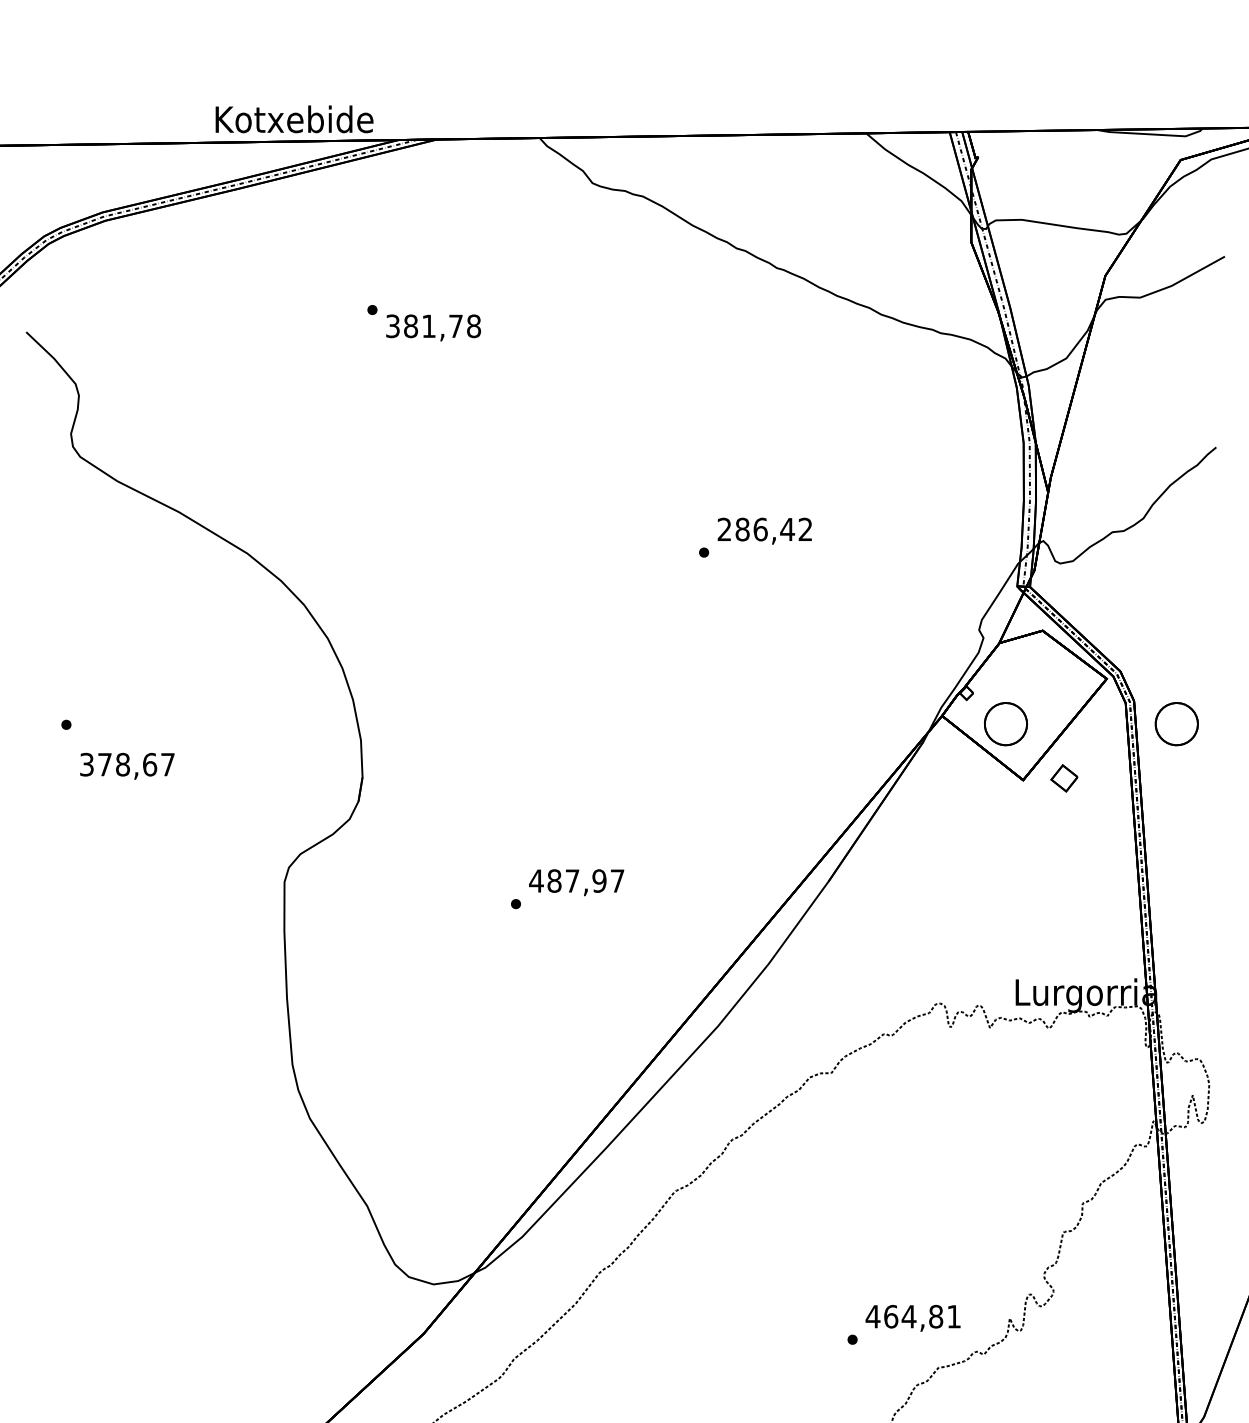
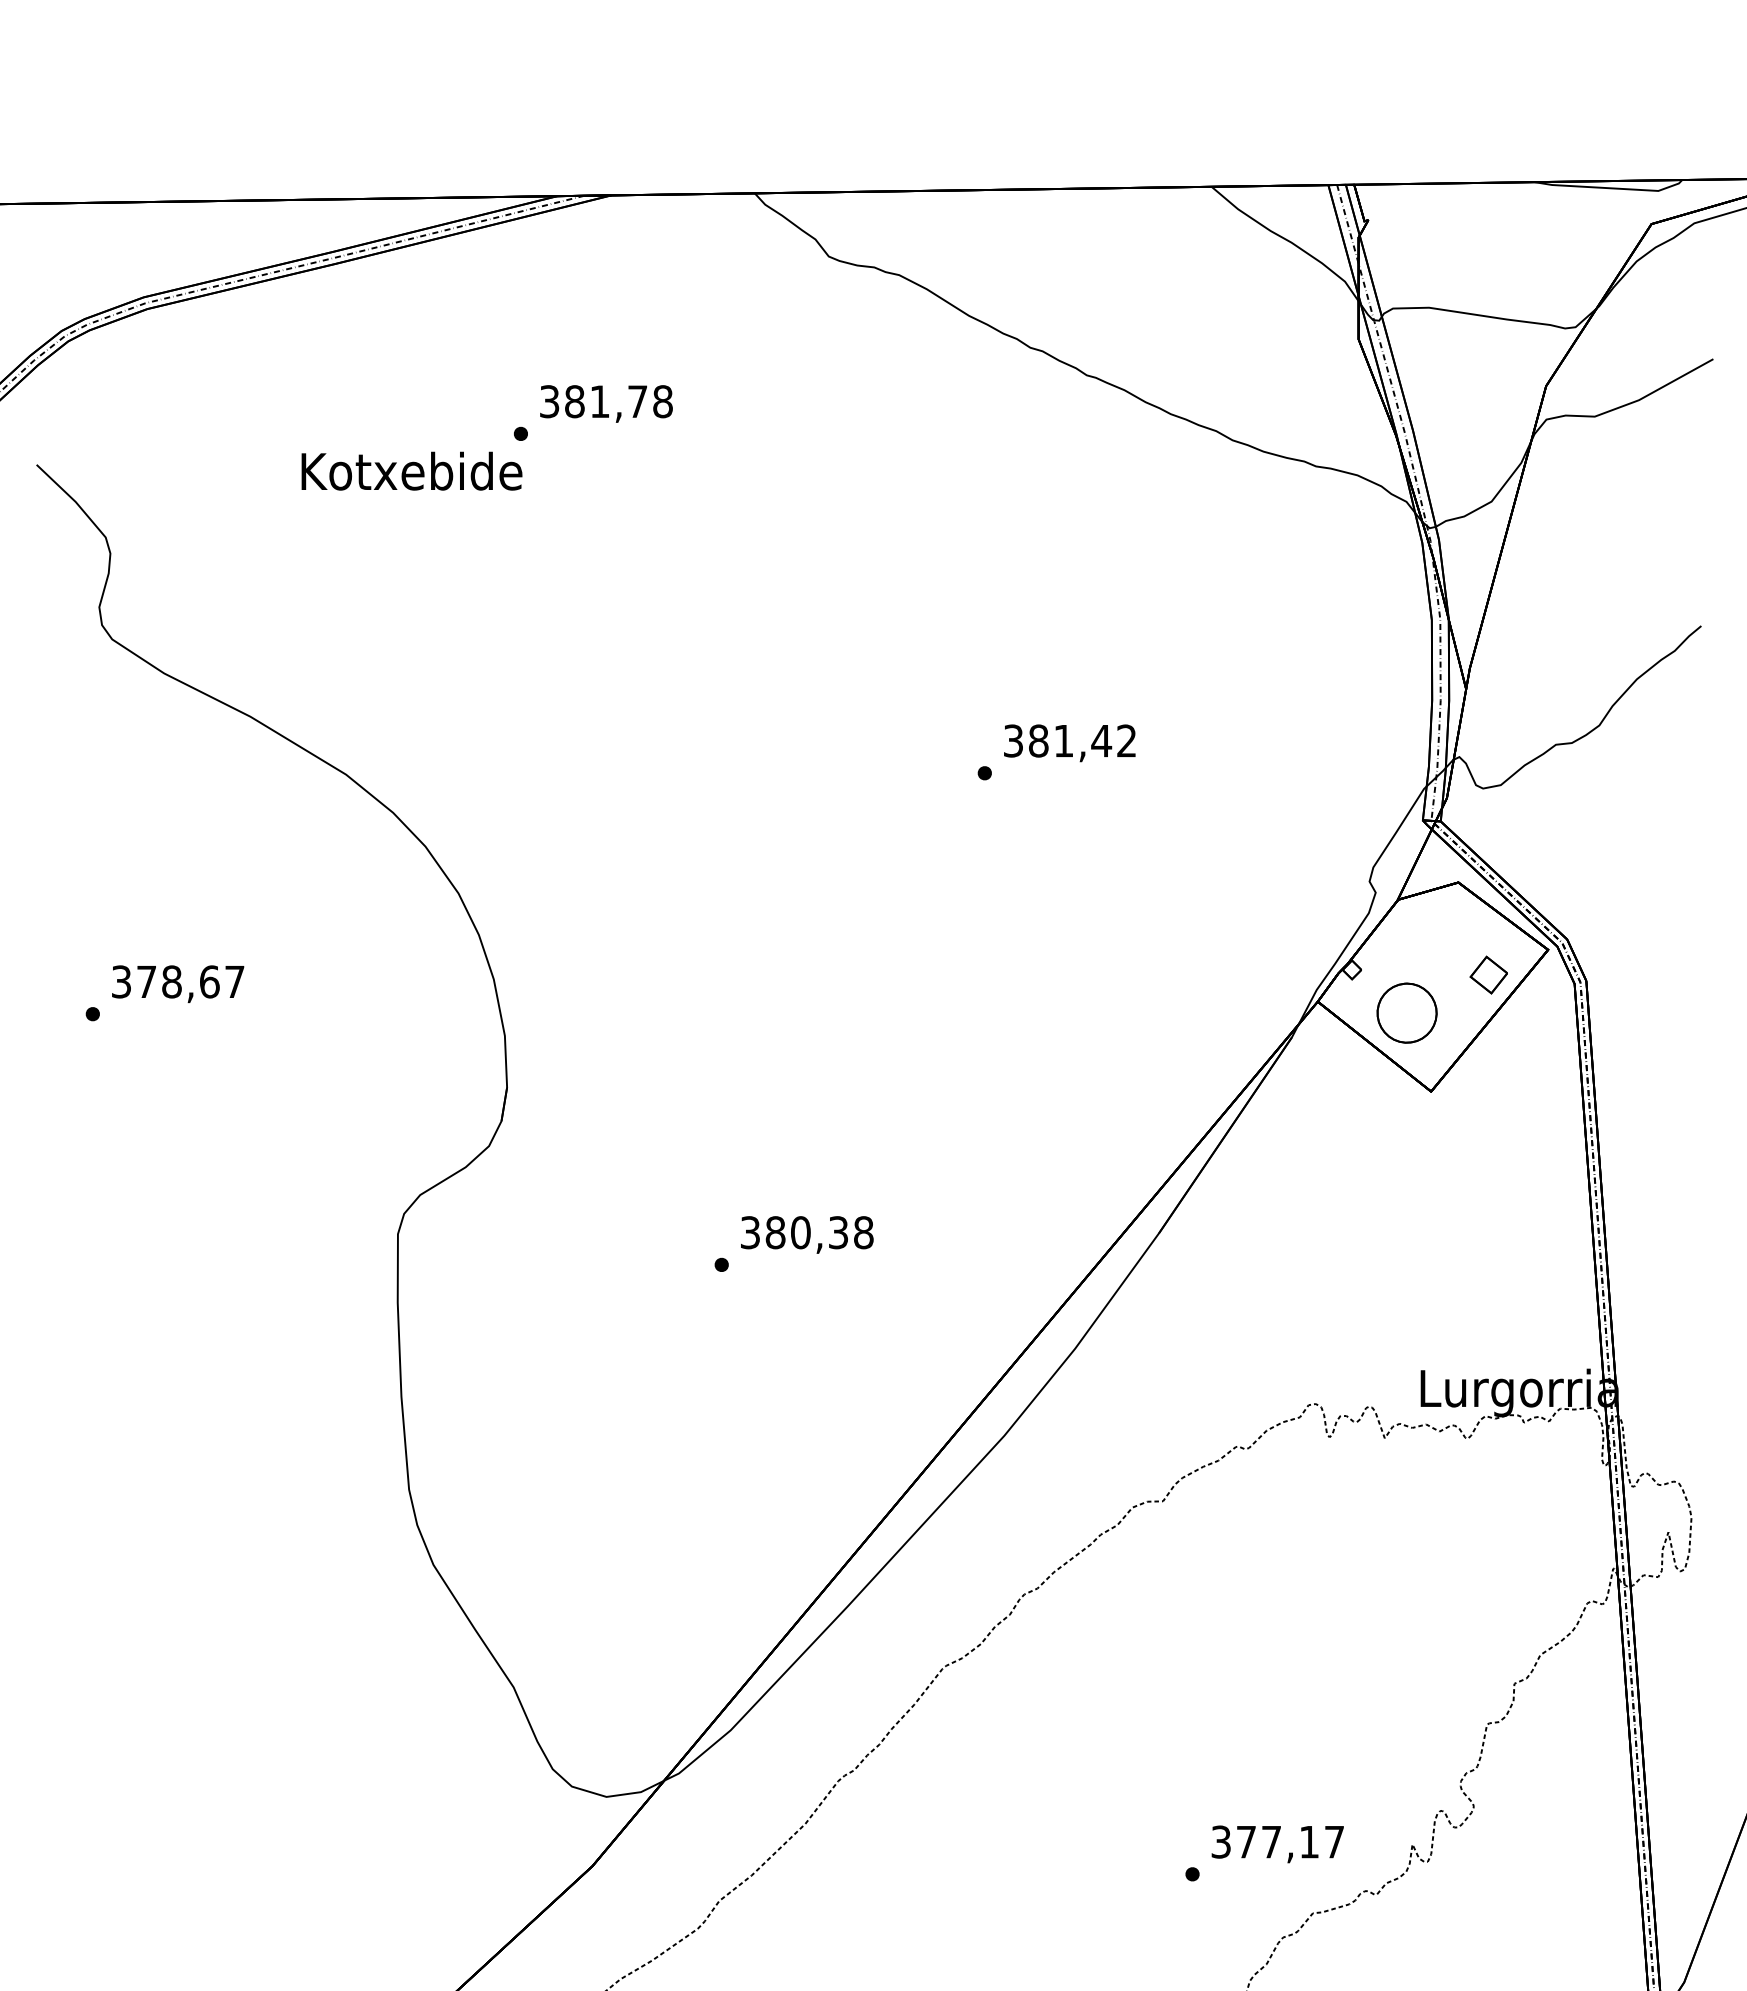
text: (294, 118) -> (411, 470), moved
text: (433, 327) -> (606, 403), moved
text: (743, 529) -> (1039, 740), 286,42 -> 381,42
part: (1176, 723) -> (1645, 1012), removed
text: (127, 766) -> (178, 984), moved
part: (1064, 777) -> (1488, 974), moved
text: (576, 880) -> (806, 1232), 487,97 -> 380,38
text: (912, 1316) -> (1276, 1841), 464,81 -> 377,17

